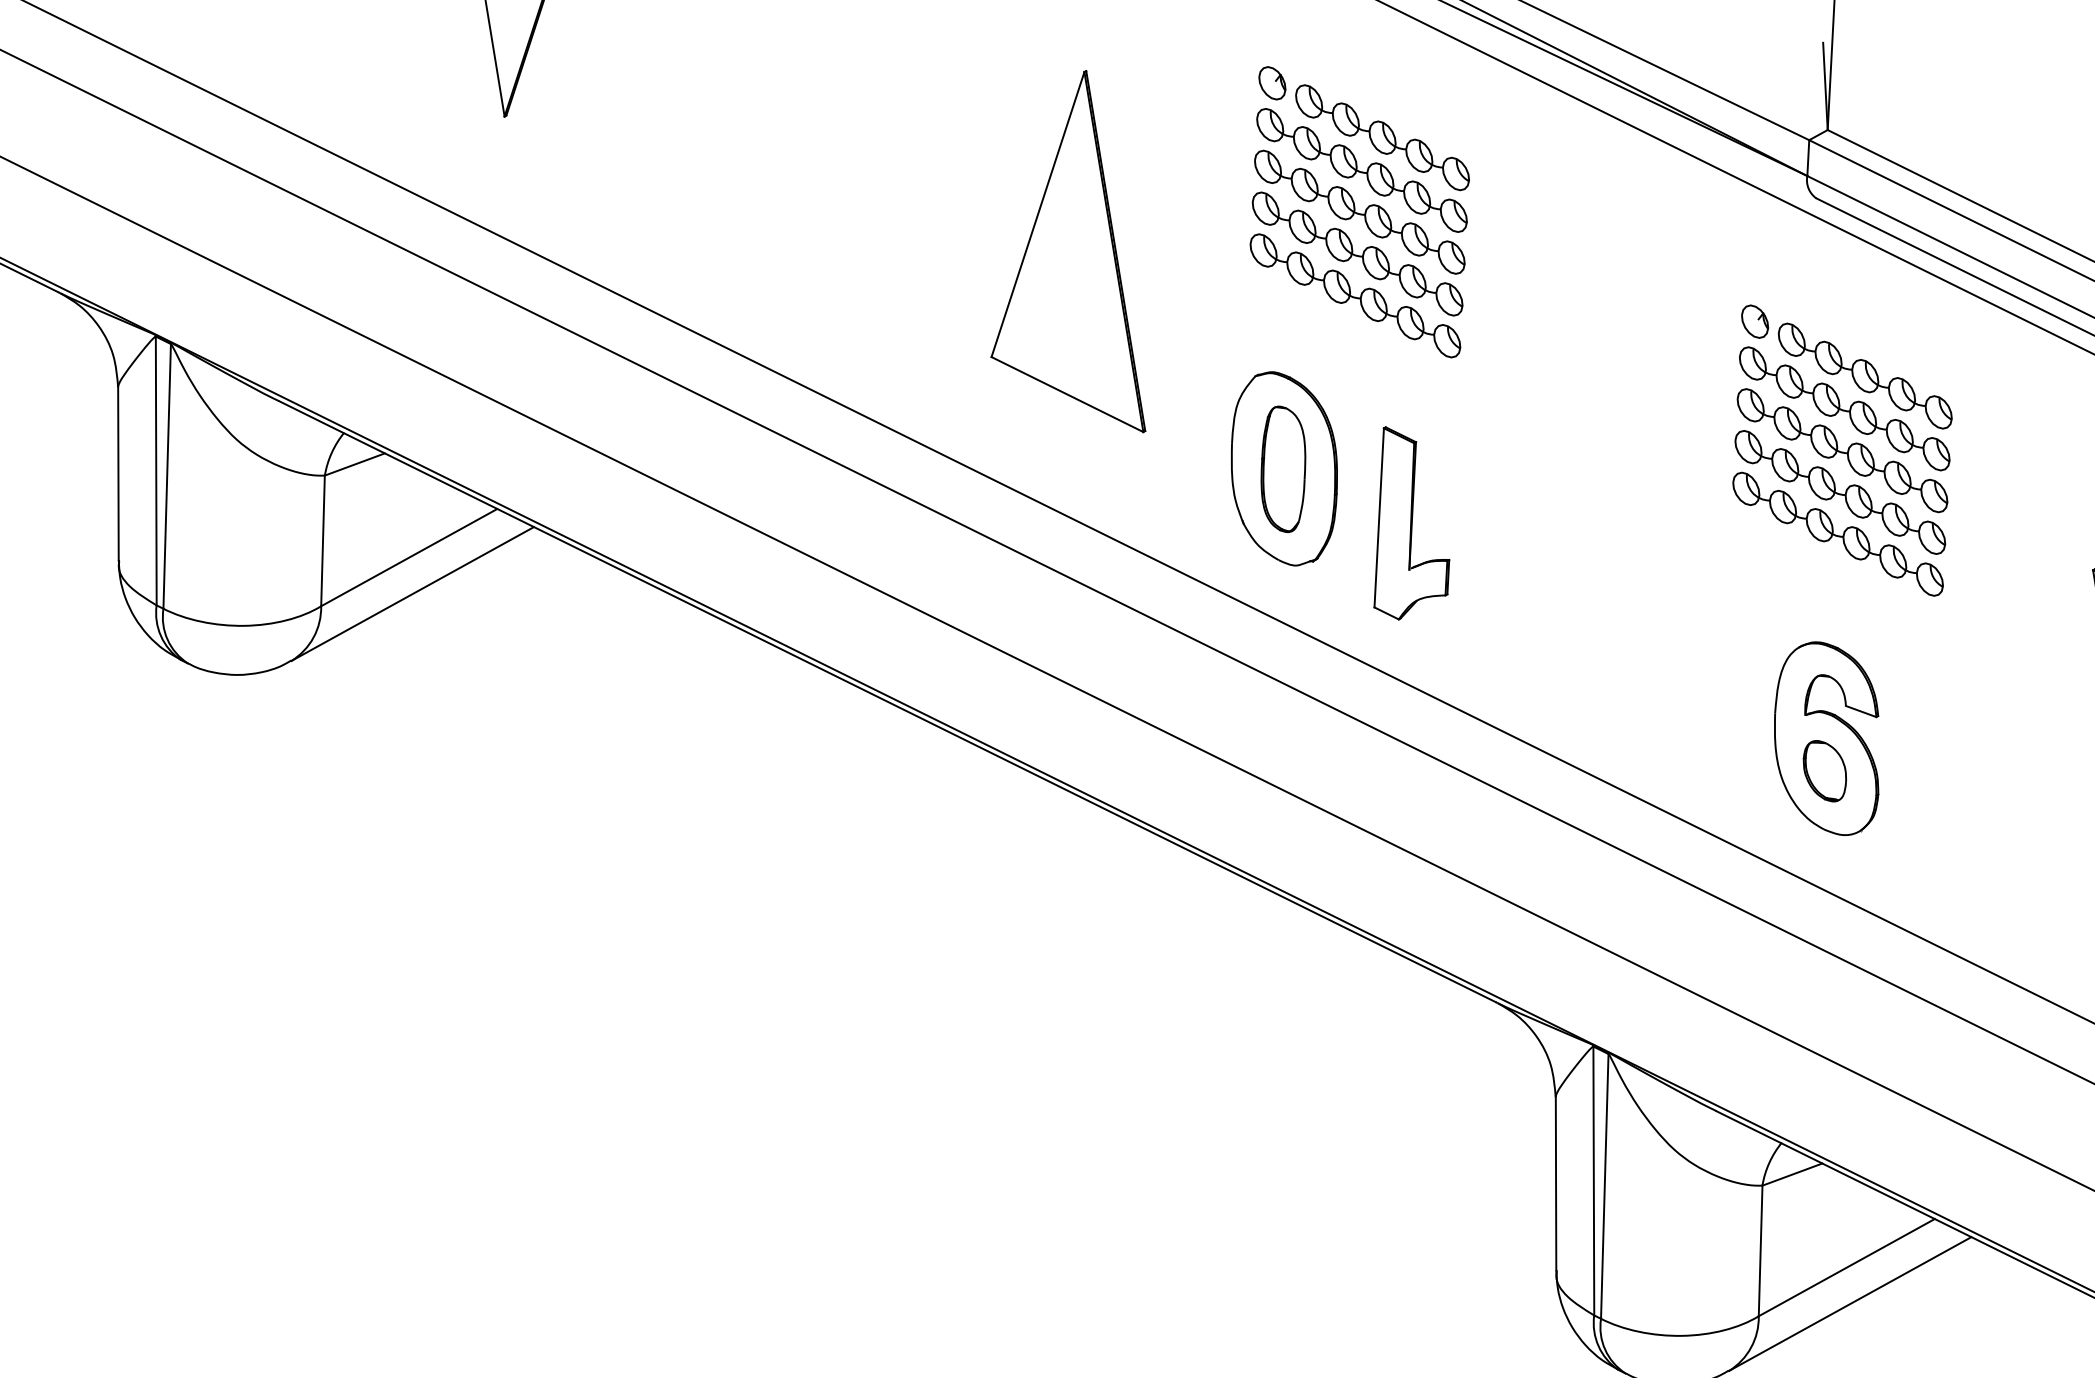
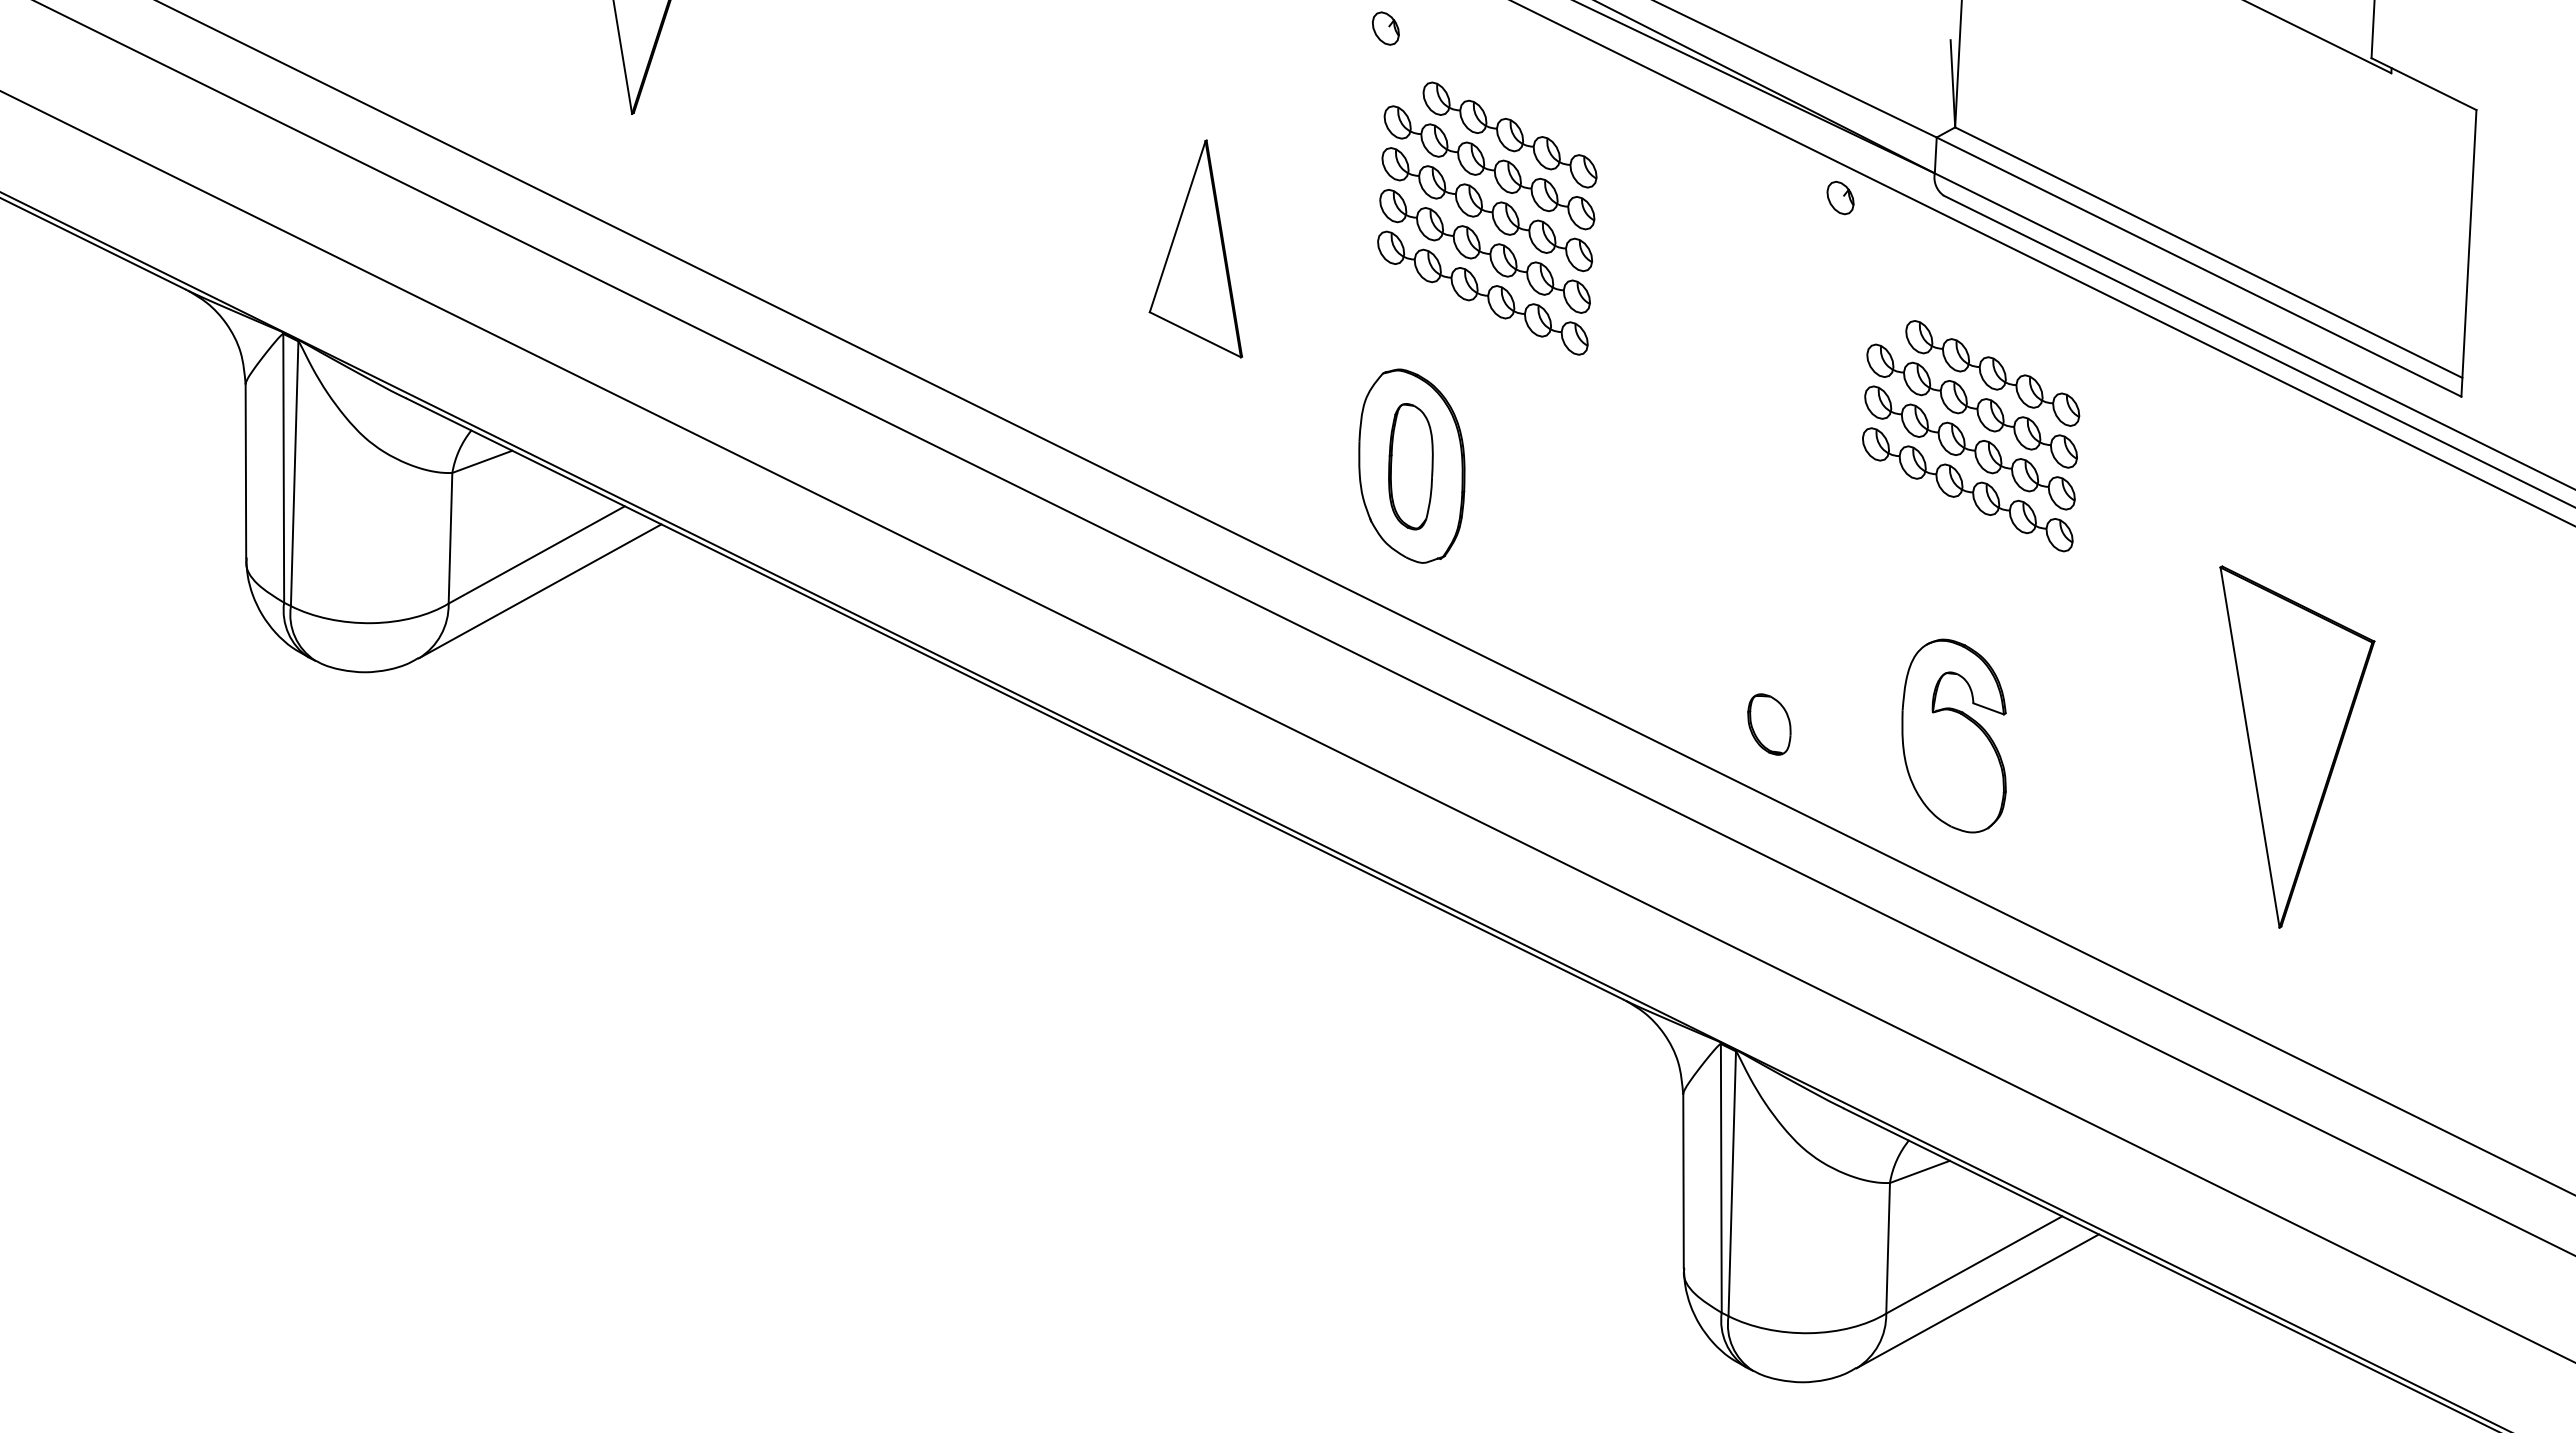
part: (1272, 83) -> (1385, 28), moved
part: (1068, 251) -> (1195, 248), size x0.6
part: (1755, 321) -> (1840, 197), moved
part: (1412, 523) -> (1539, 520), removed
part: (1838, 534) -> (1965, 531), removed
part: (1825, 771) -> (1769, 724), moved

